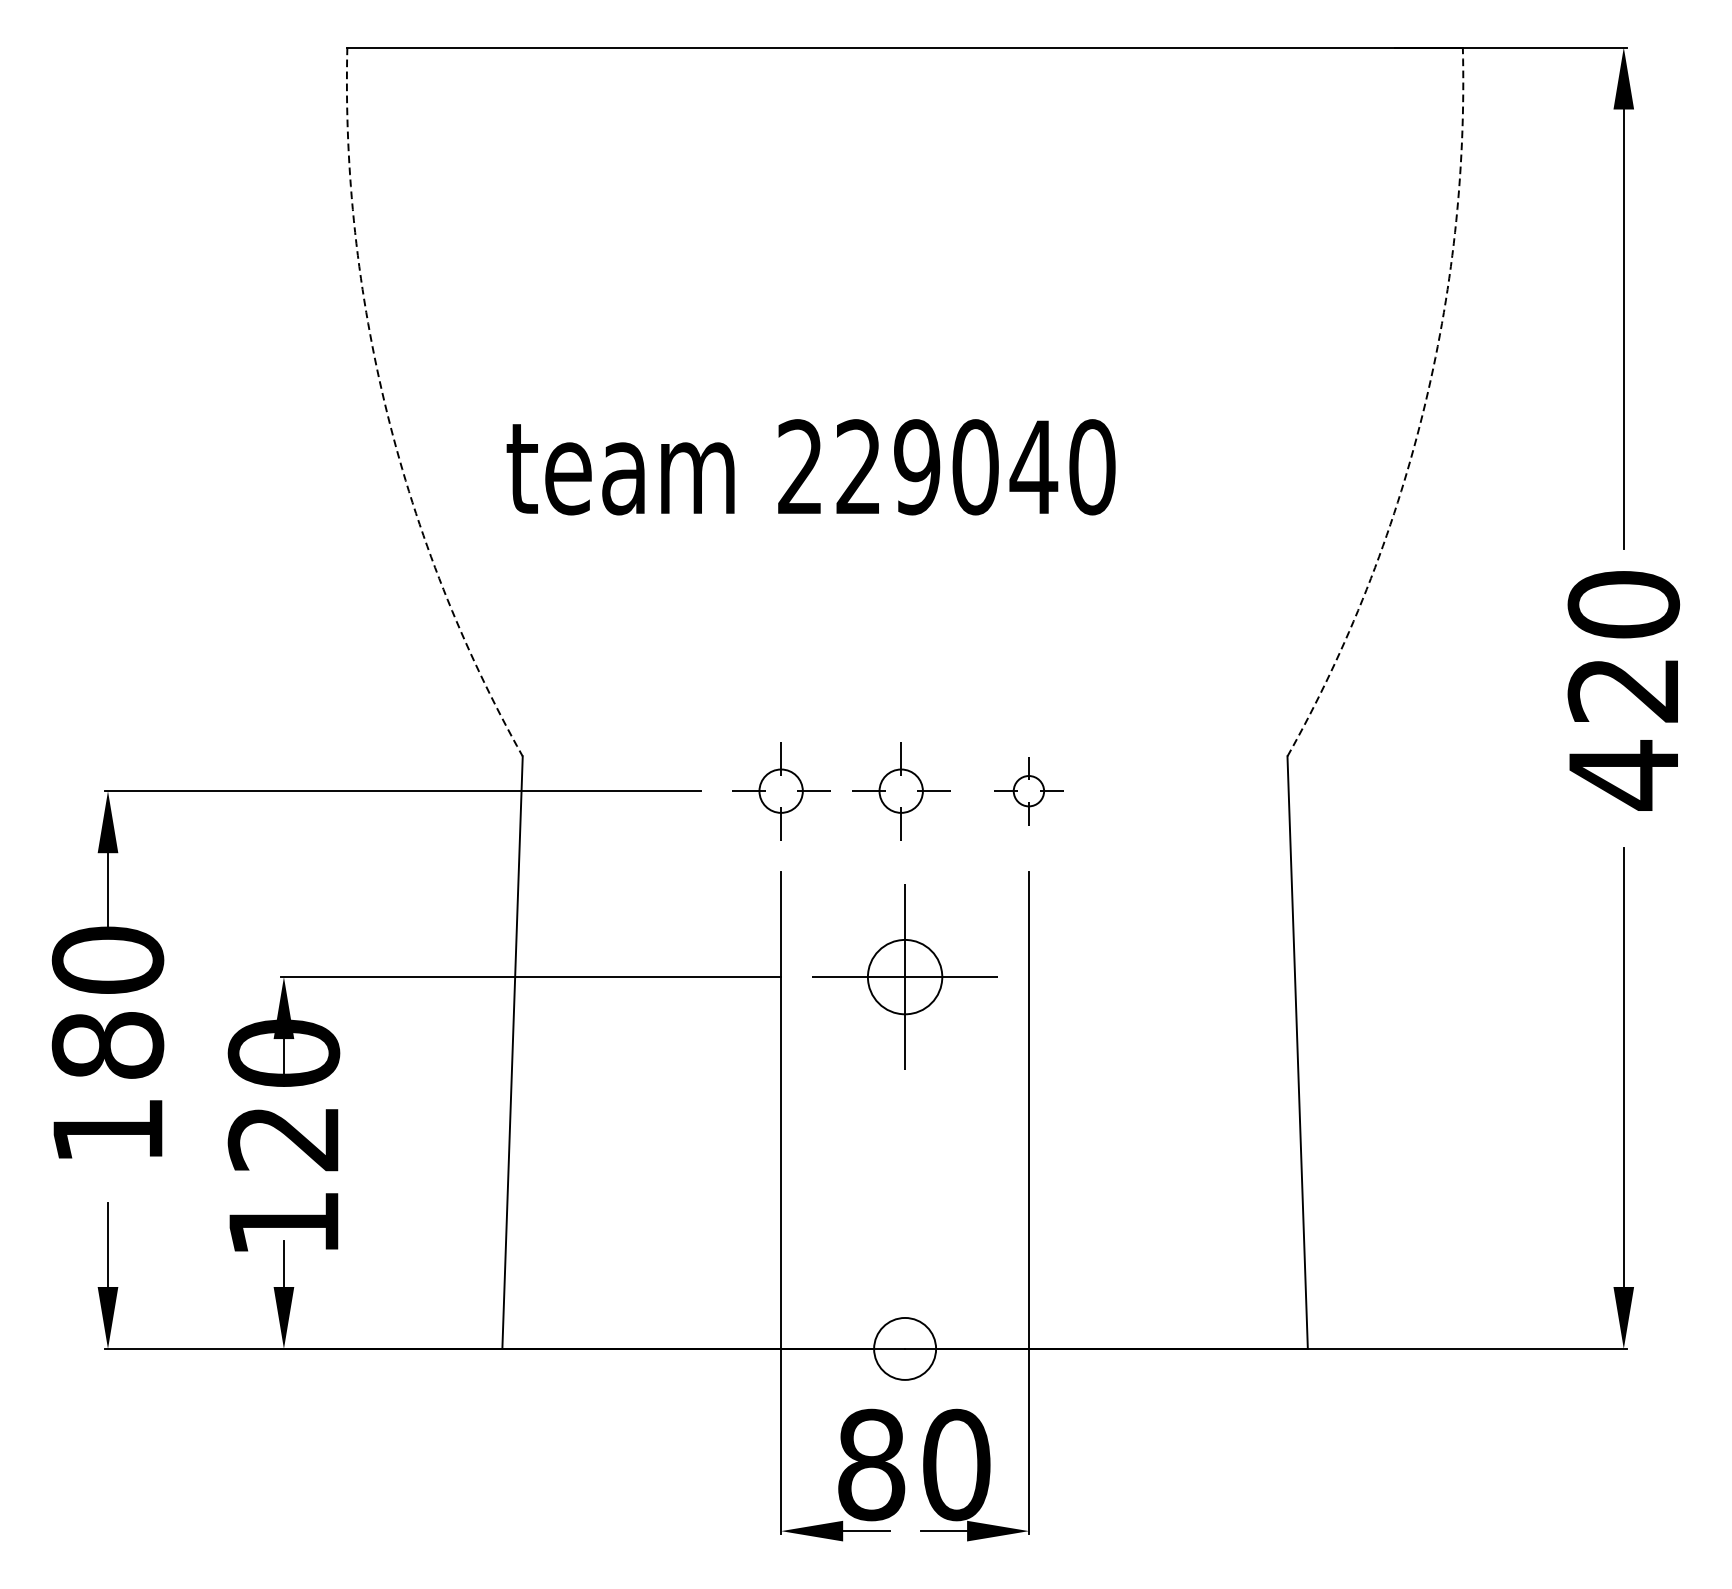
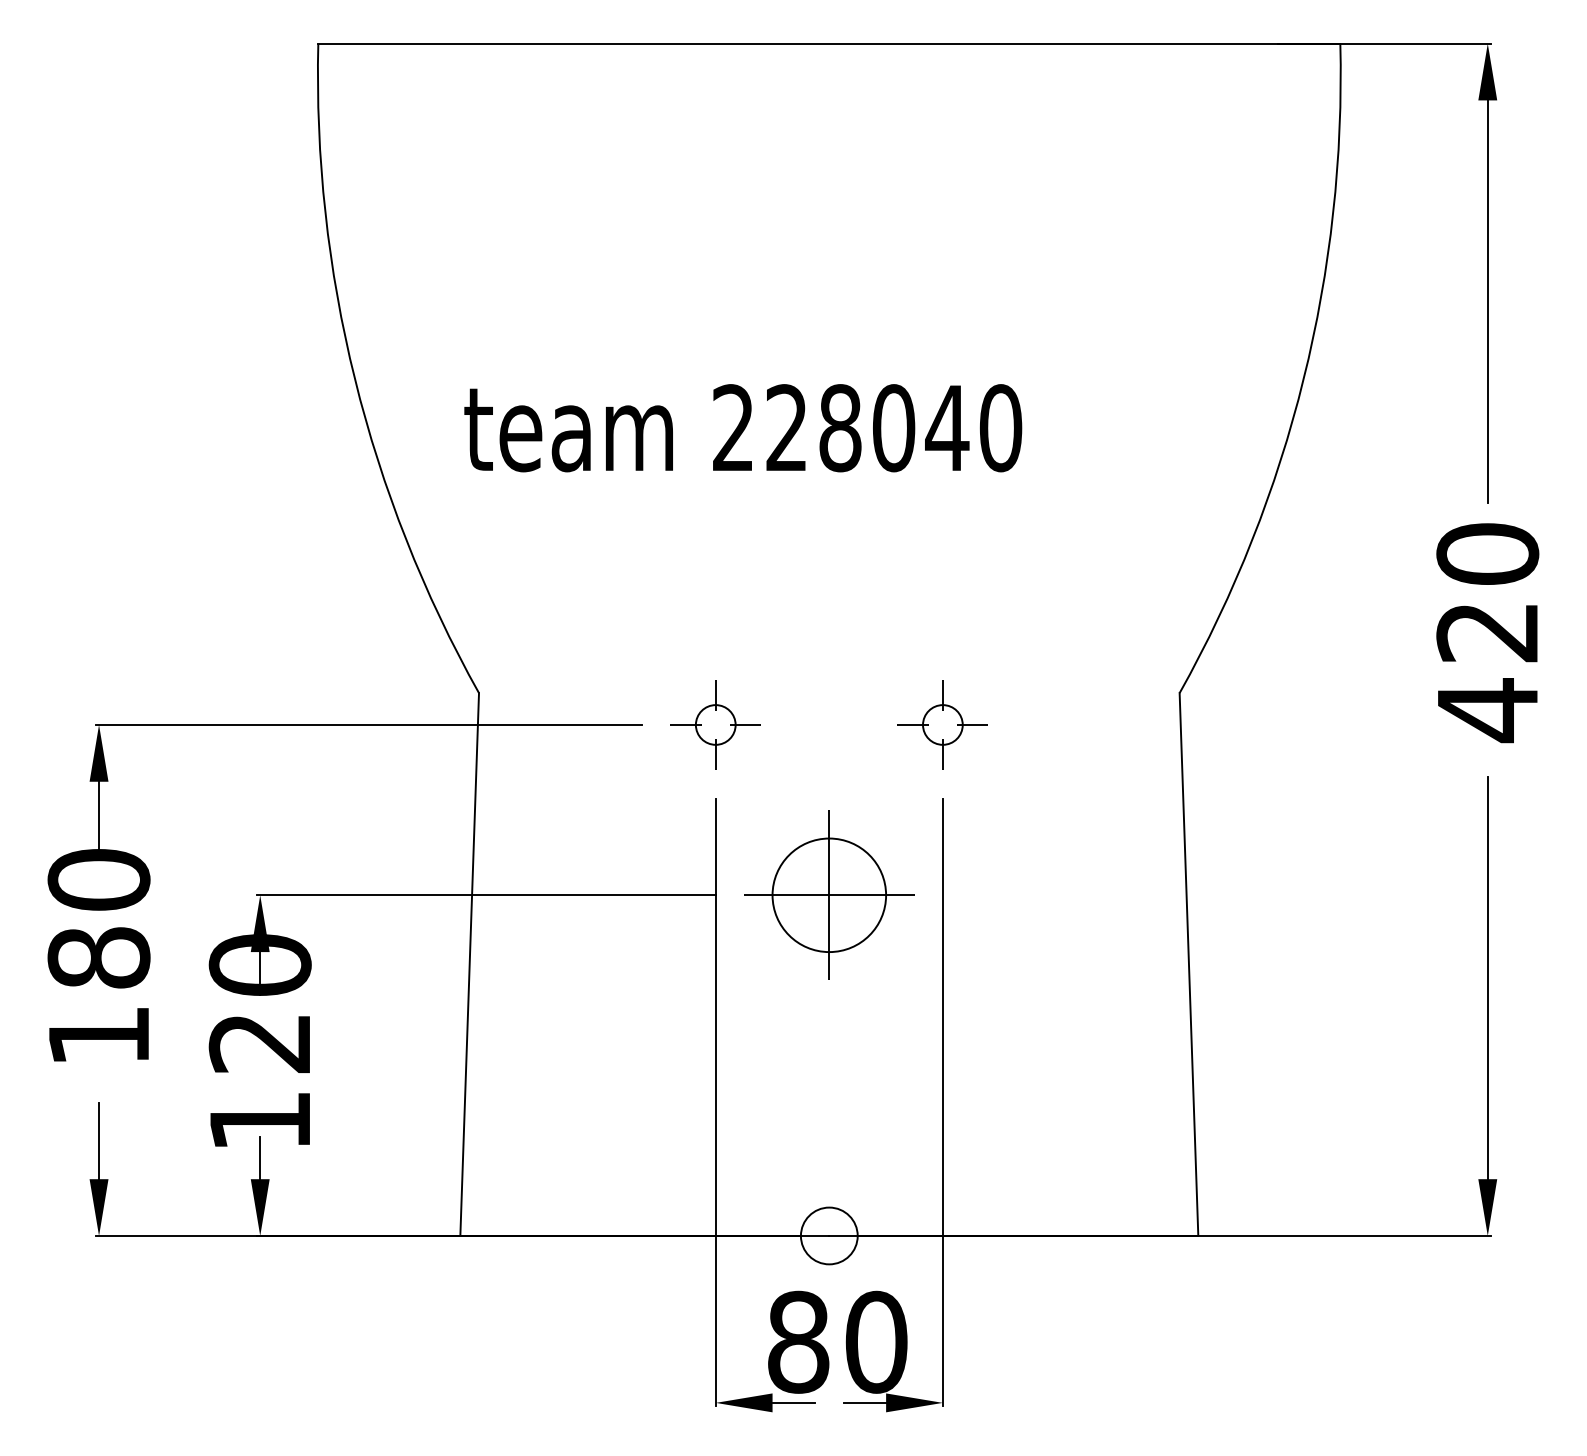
arc: (387, 414) -> (355, 379), dashed -> solid
arc: (1422, 414) -> (1303, 379), dashed -> solid
text: (917, 467) -> (840, 428), 229040 -> 228040
part: (900, 790) -> (825, 724), removed
part: (1028, 790) -> (942, 724), size x1.43
circle: (905, 977) -> (829, 895), size x1.67

